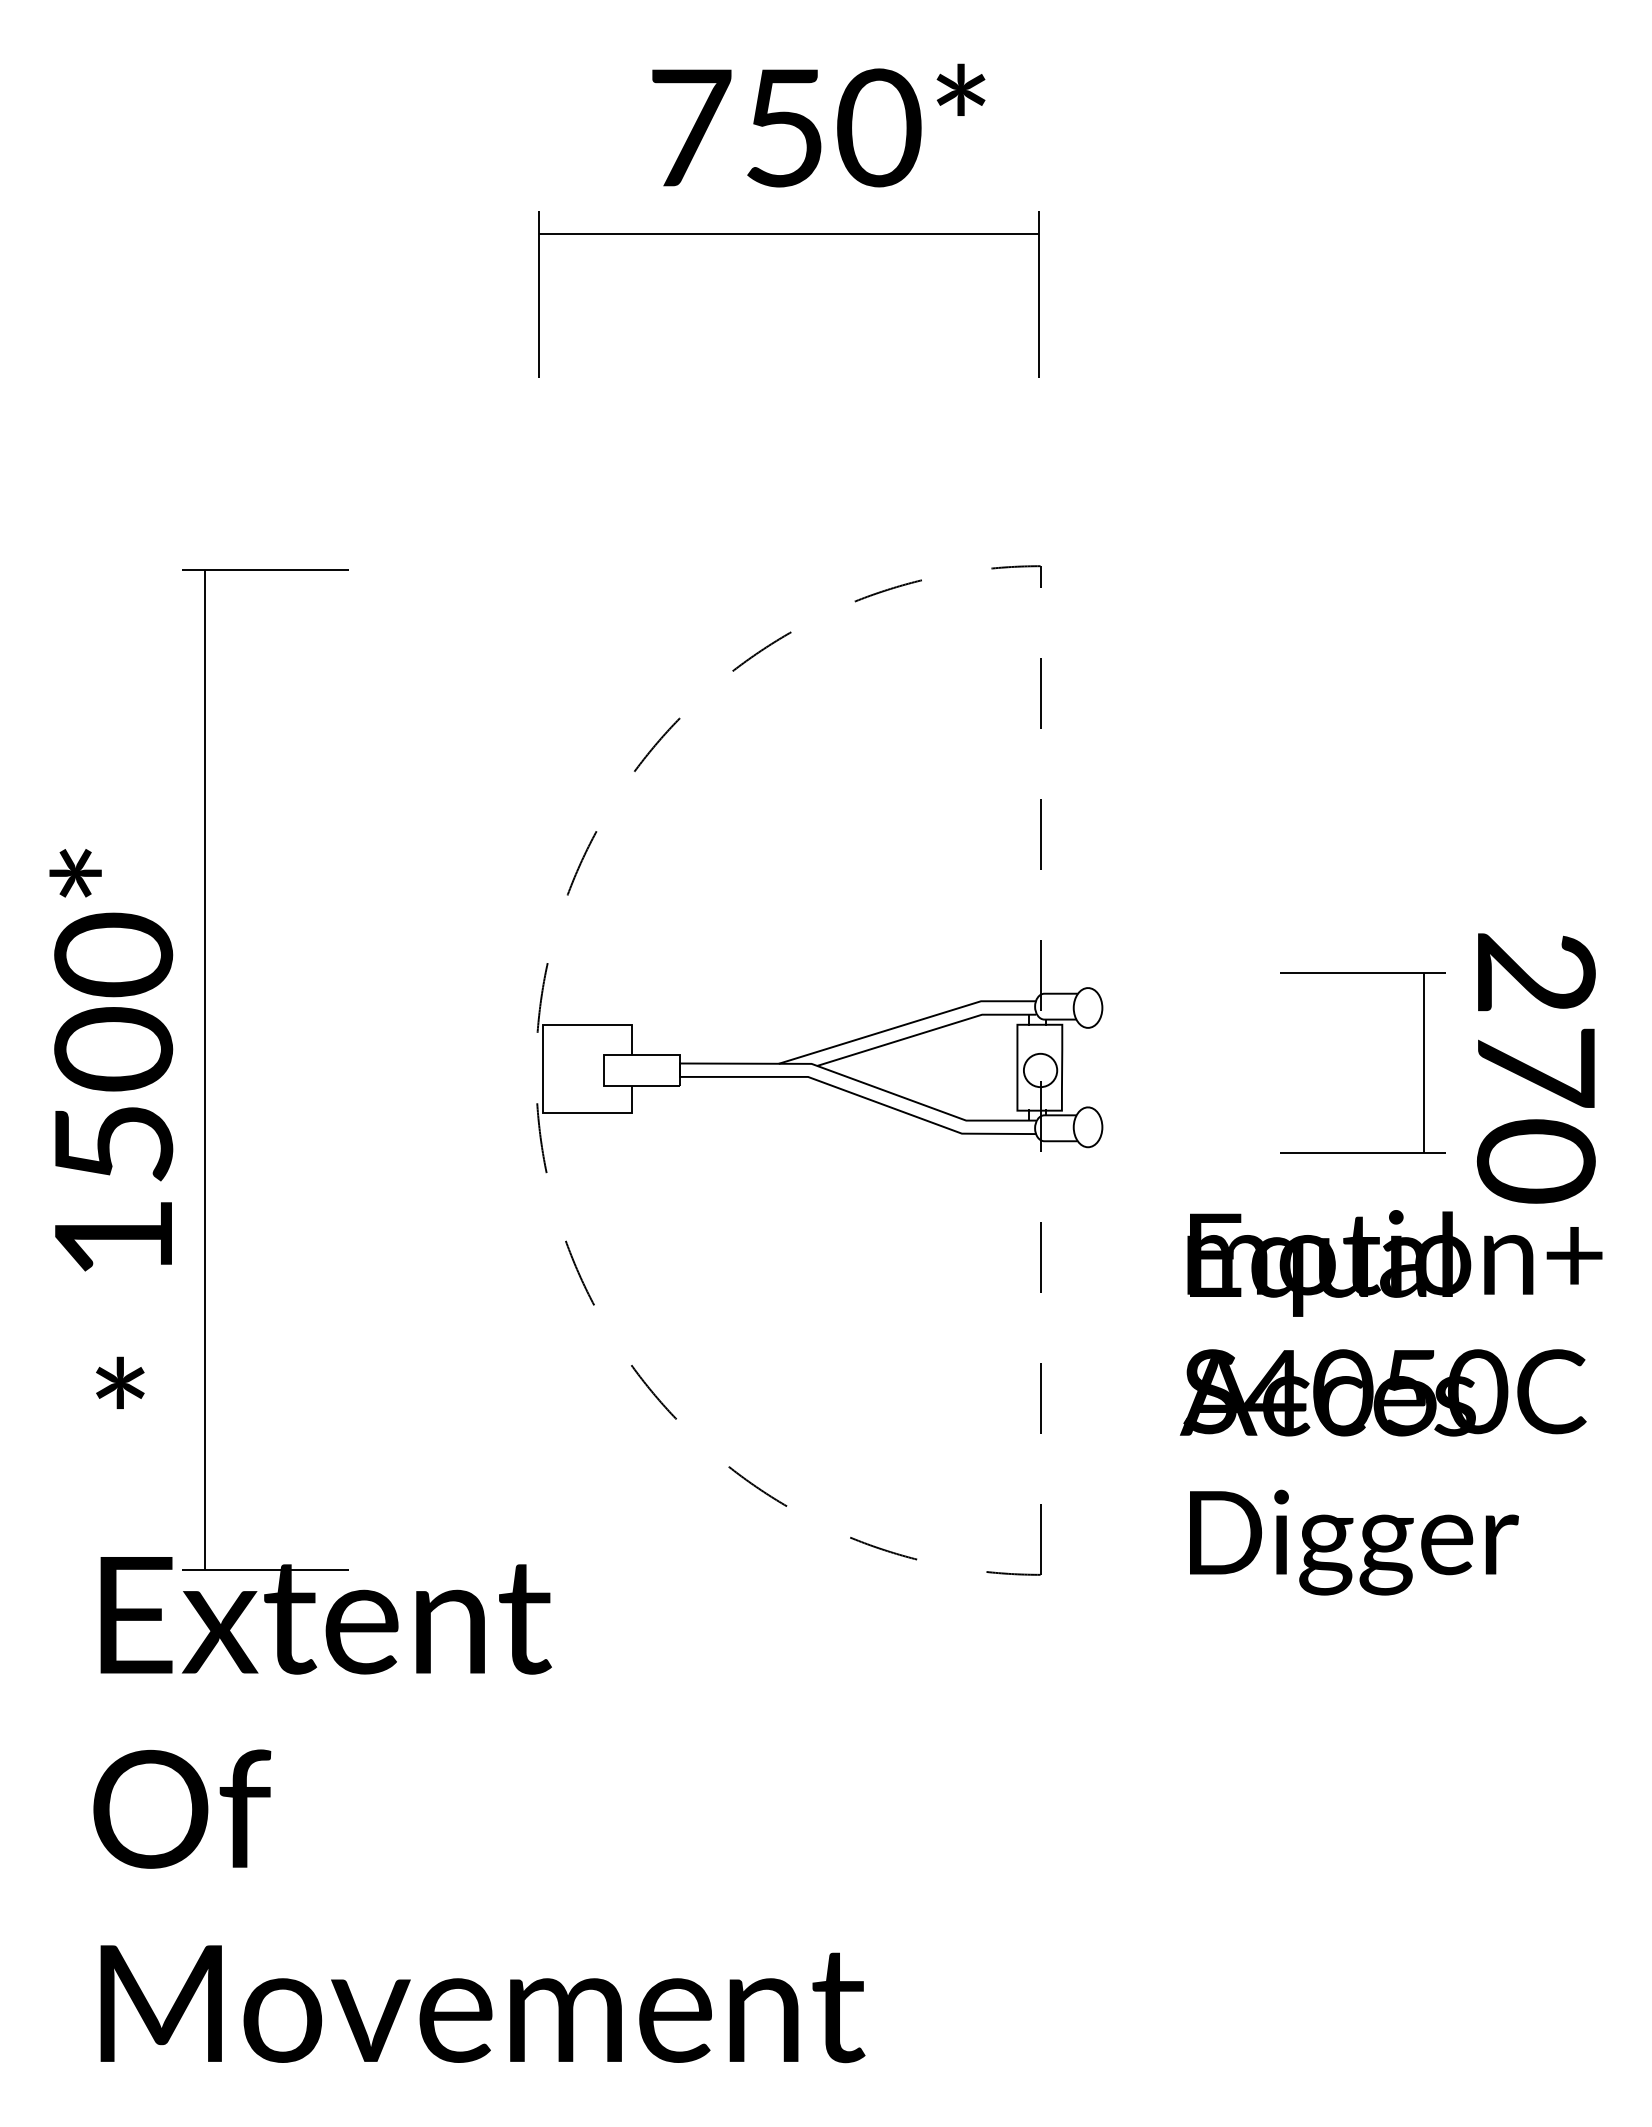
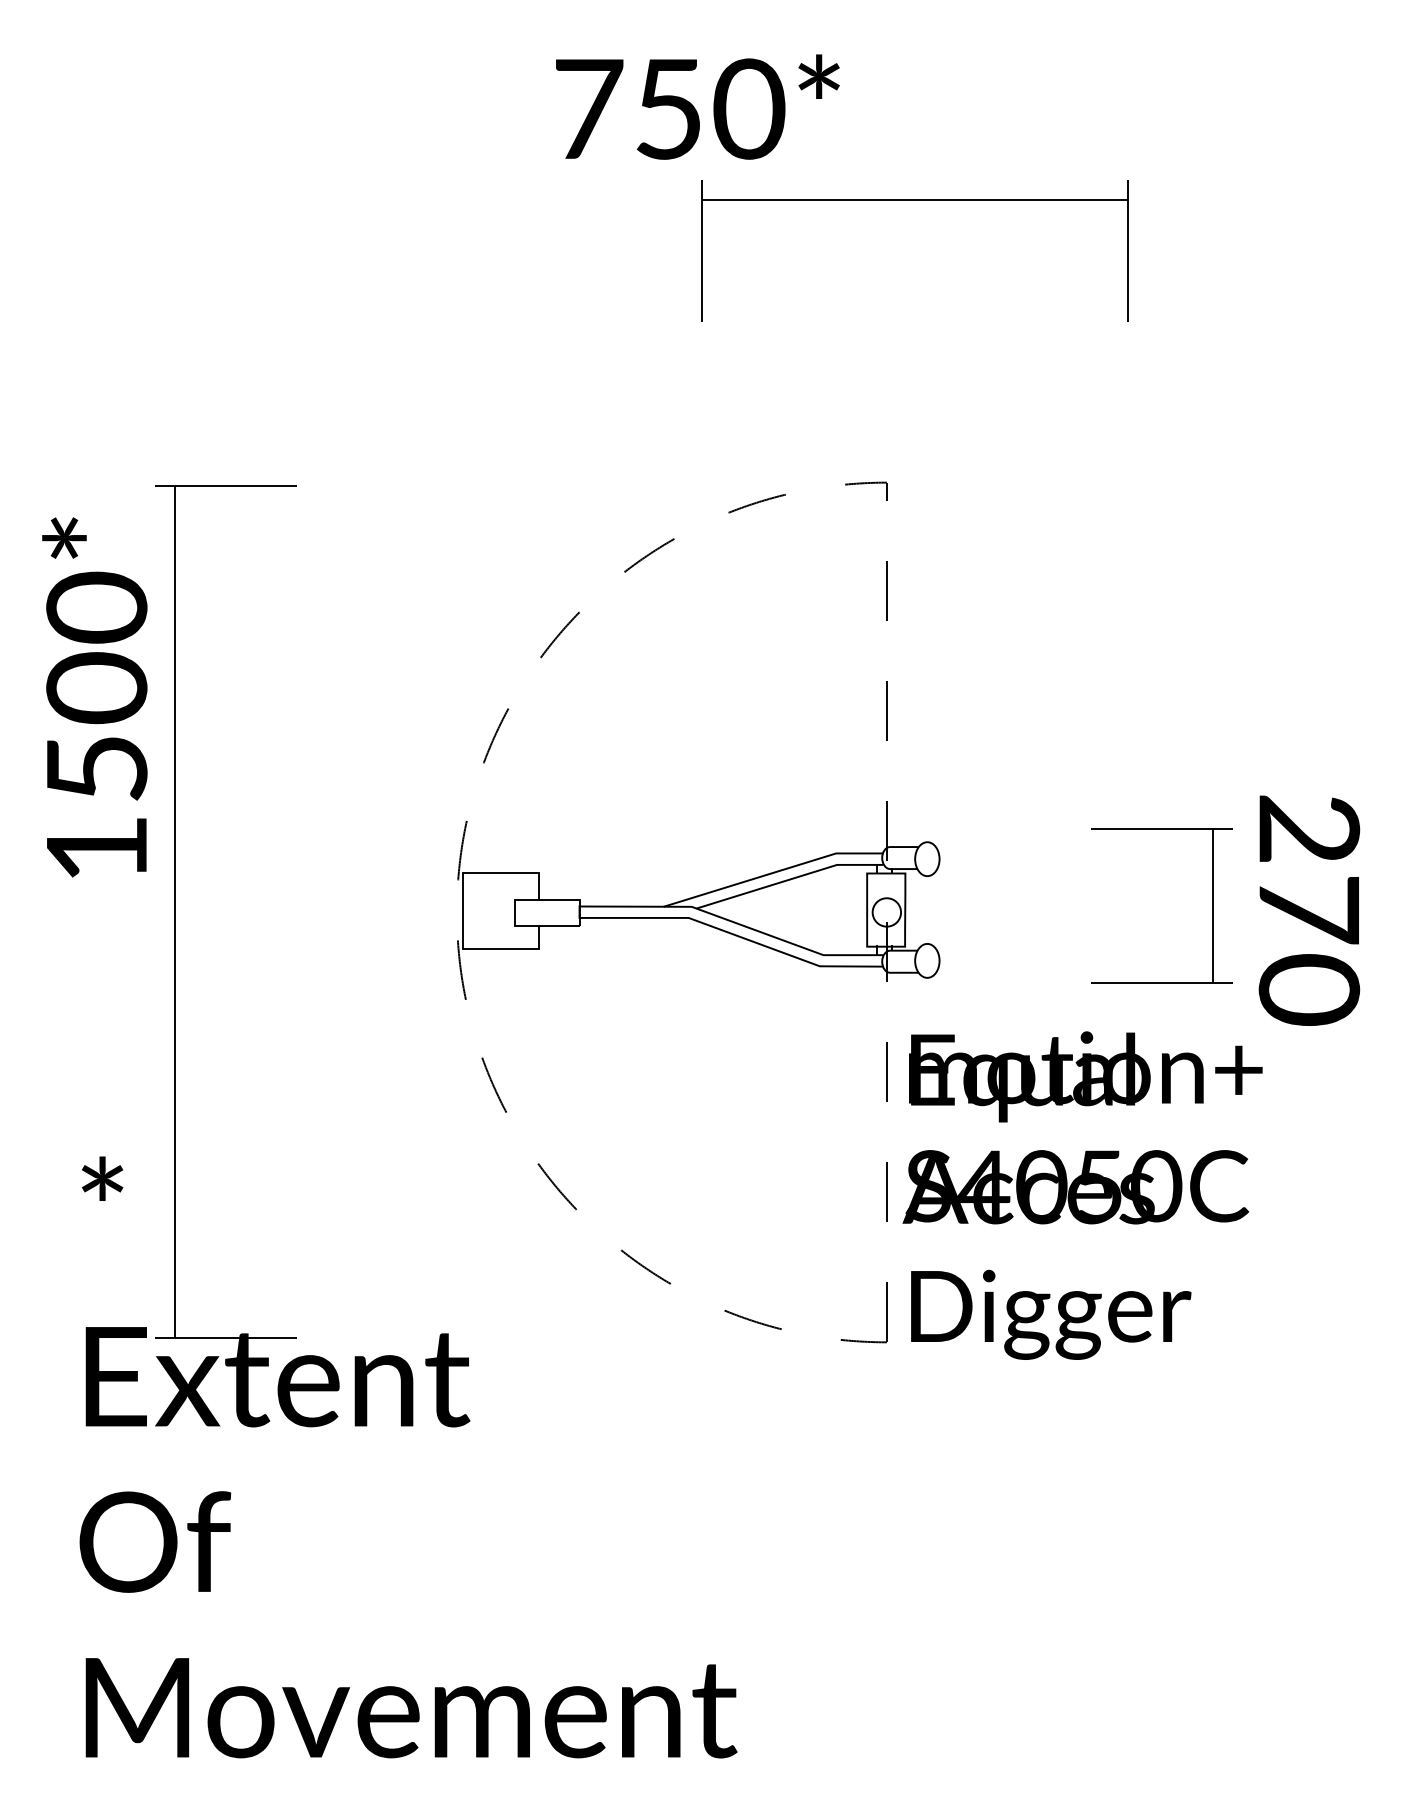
part: (788, 234) -> (914, 199), moved
text: (111, 1060) -> (95, 697), moved
text: (1391, 1402) -> (1082, 1195), moved

